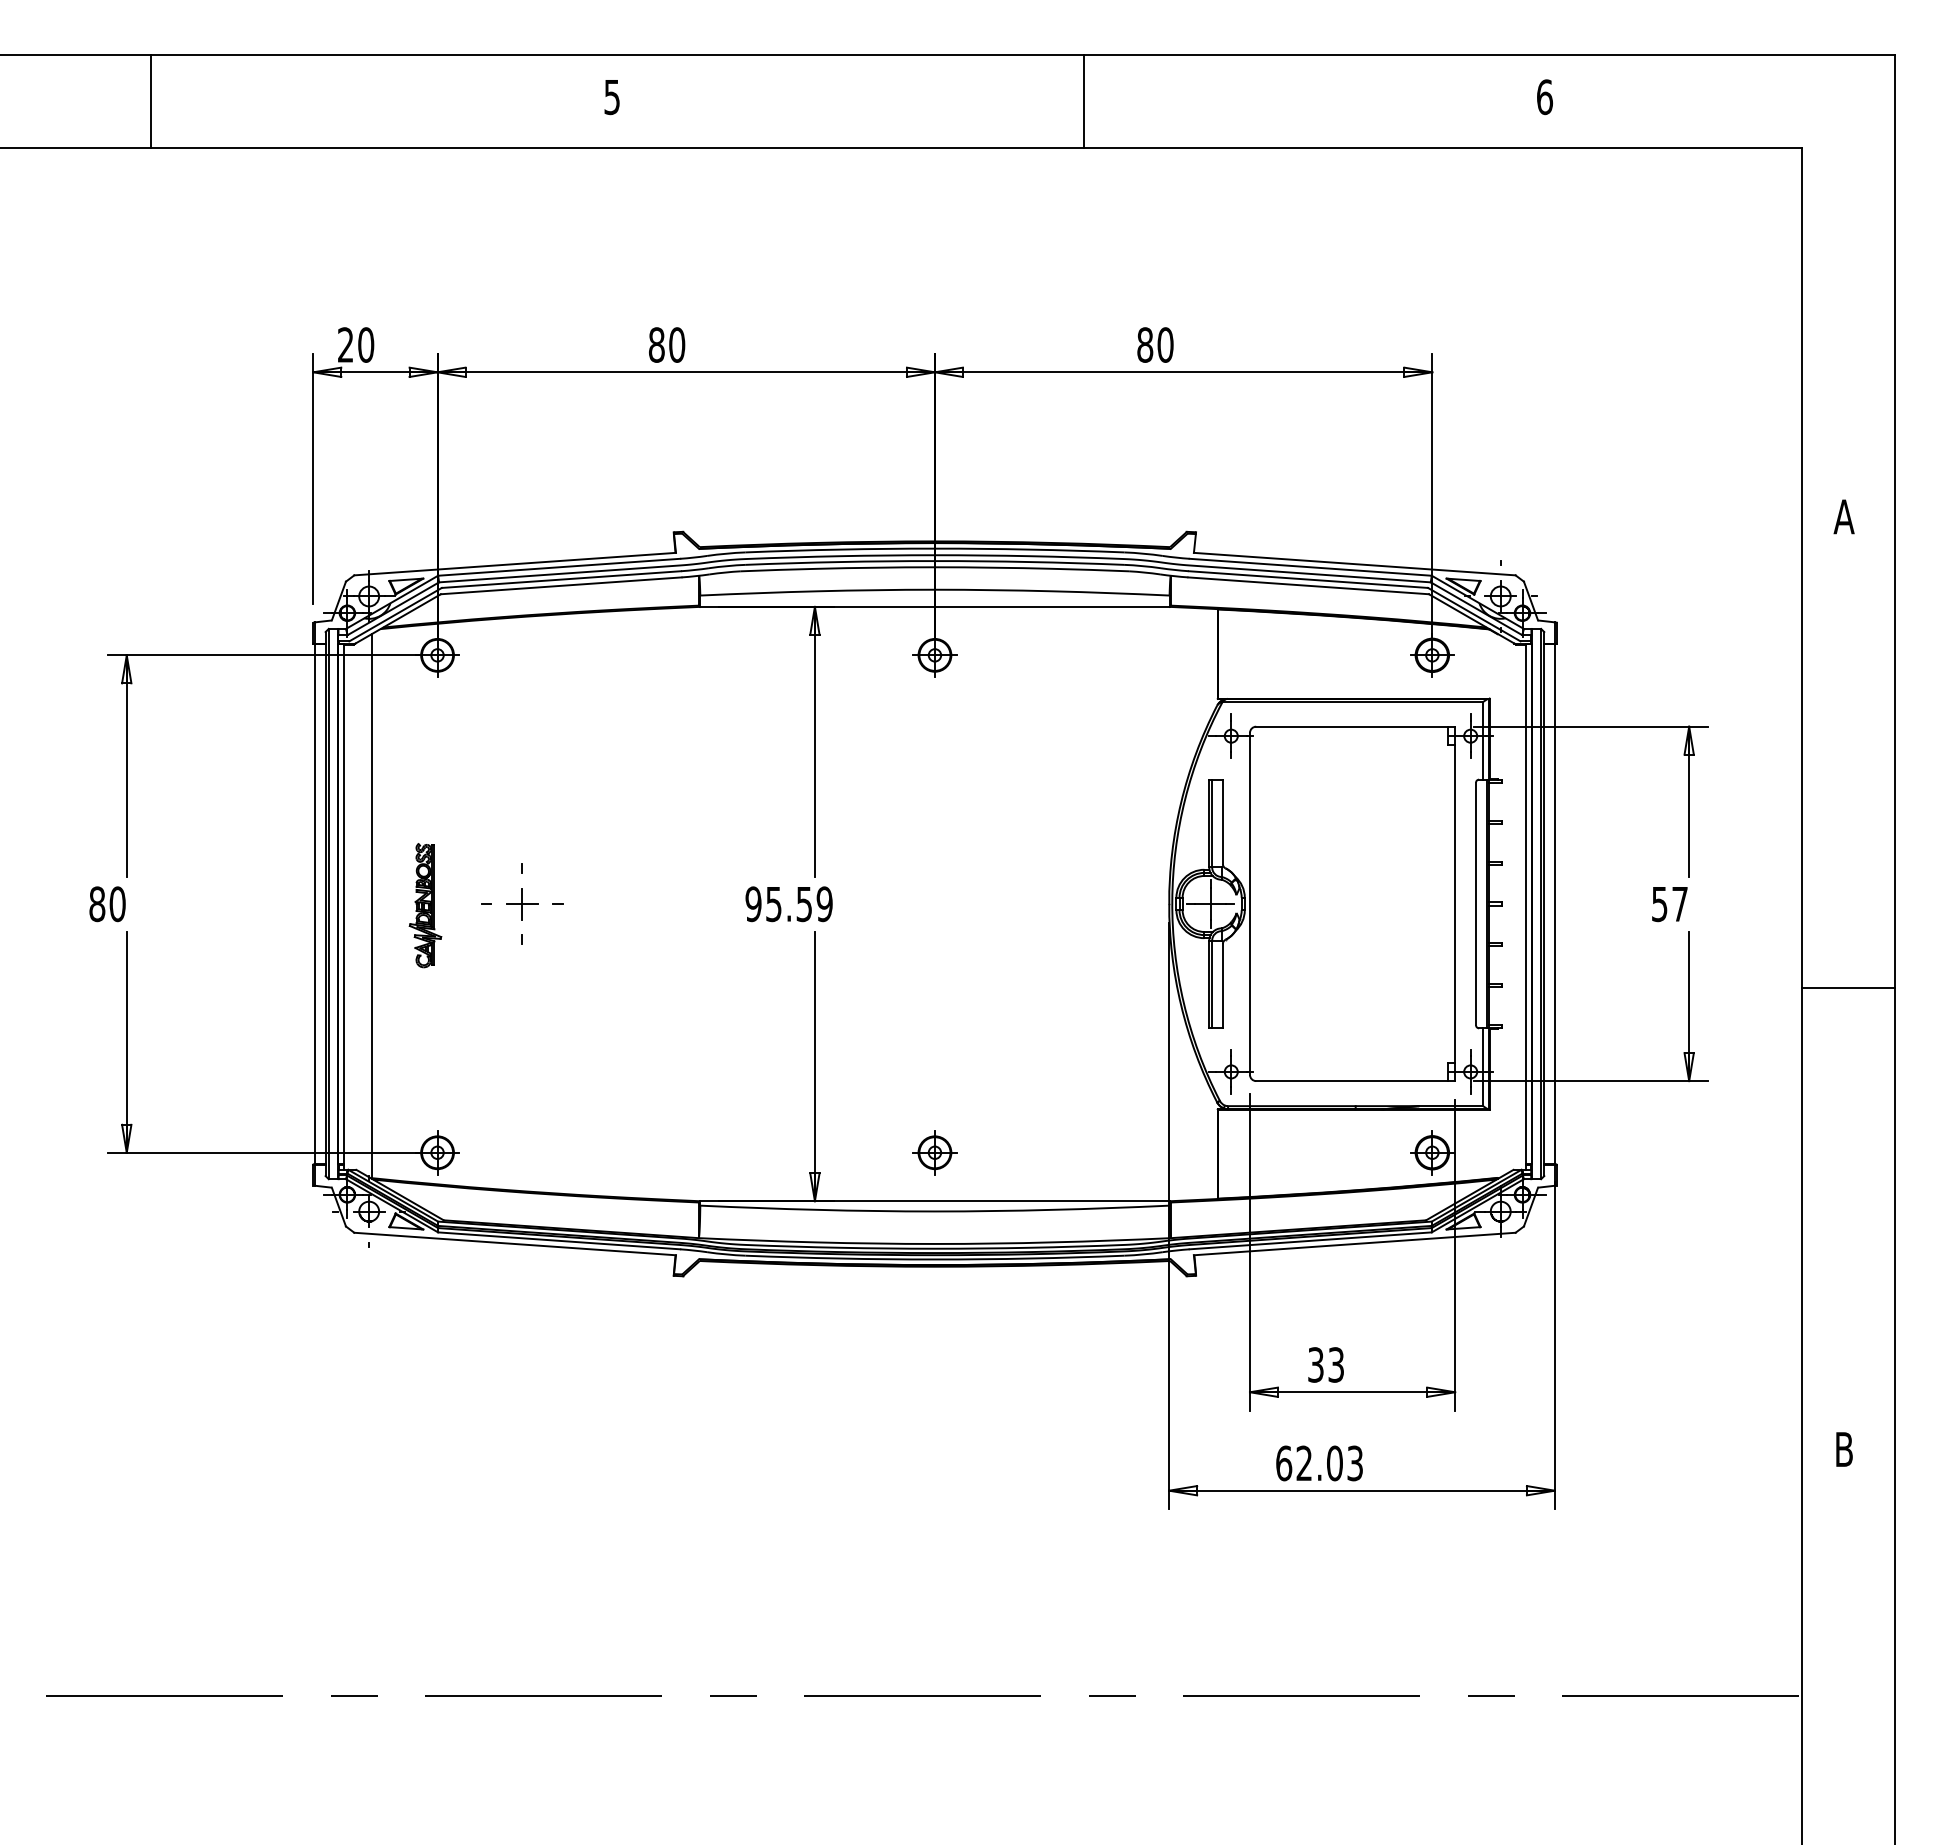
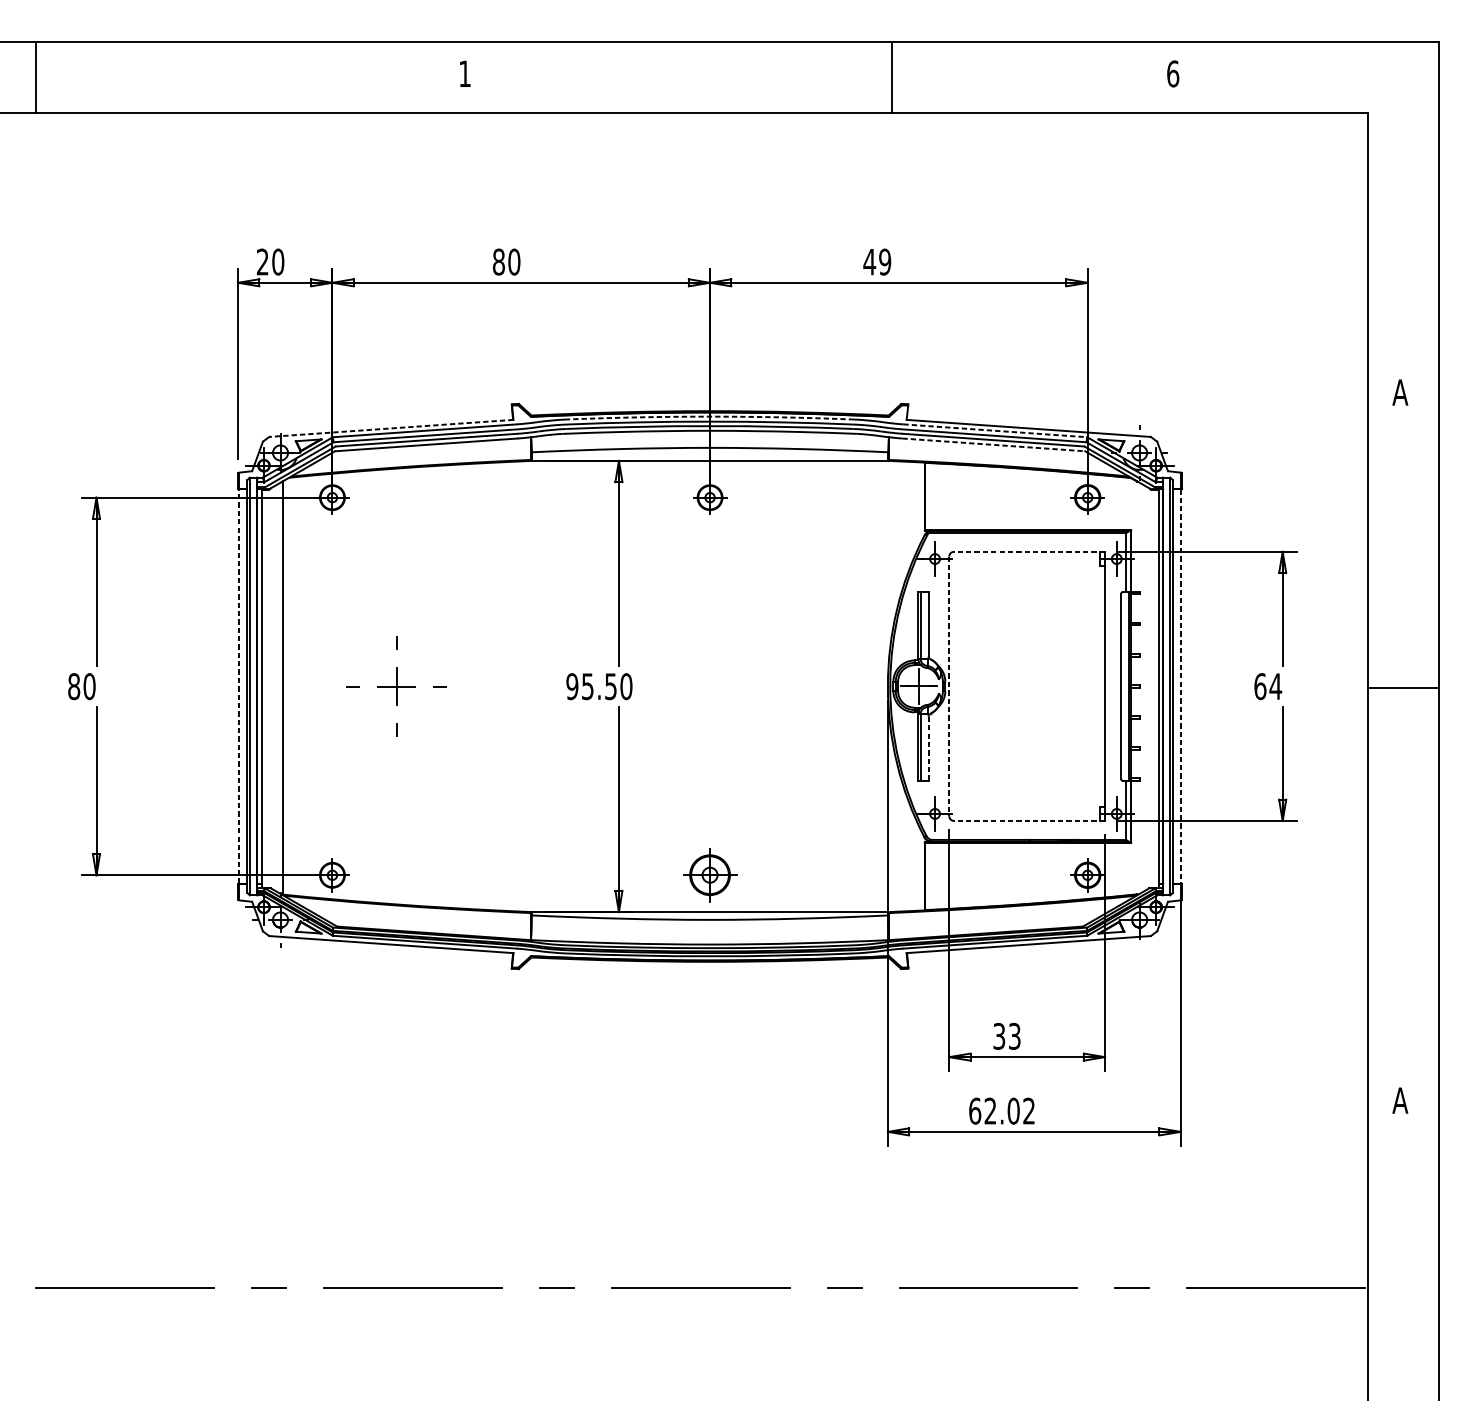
text: (611, 97) -> (464, 74), 5 -> 1
line: (151, 101) -> (36, 77), moved
line: (1083, 101) -> (891, 77), moved
text: (1154, 344) -> (876, 261), 80 -> 49
arc: (934, 548) -> (709, 416), solid -> dashed
line: (514, 564) -> (390, 428), solid -> dashed
line: (1311, 567) -> (995, 430), solid -> dashed
line: (1308, 585) -> (993, 444), solid -> dashed
line: (1355, 726) -> (1029, 551), solid -> dashed
part: (522, 903) -> (396, 686), size x1.6
line: (1250, 903) -> (949, 686), solid -> dashed
line: (315, 904) -> (239, 686), solid -> dashed
text: (824, 904) -> (626, 686), 95.59 -> 95.50
line: (1554, 904) -> (1180, 686), solid -> dashed
text: (1670, 904) -> (1268, 686), 57 -> 64
part: (425, 905) -> (323, 687), removed
line: (1222, 986) -> (928, 749), solid -> dashed
line: (1848, 987) -> (1403, 687), moved
line: (1355, 1081) -> (1029, 821), solid -> dashed
part: (934, 1152) -> (709, 875), size x1.6
text: (1843, 1449) -> (1399, 1100), B -> A
text: (1354, 1463) -> (1028, 1111), 62.03 -> 62.02

